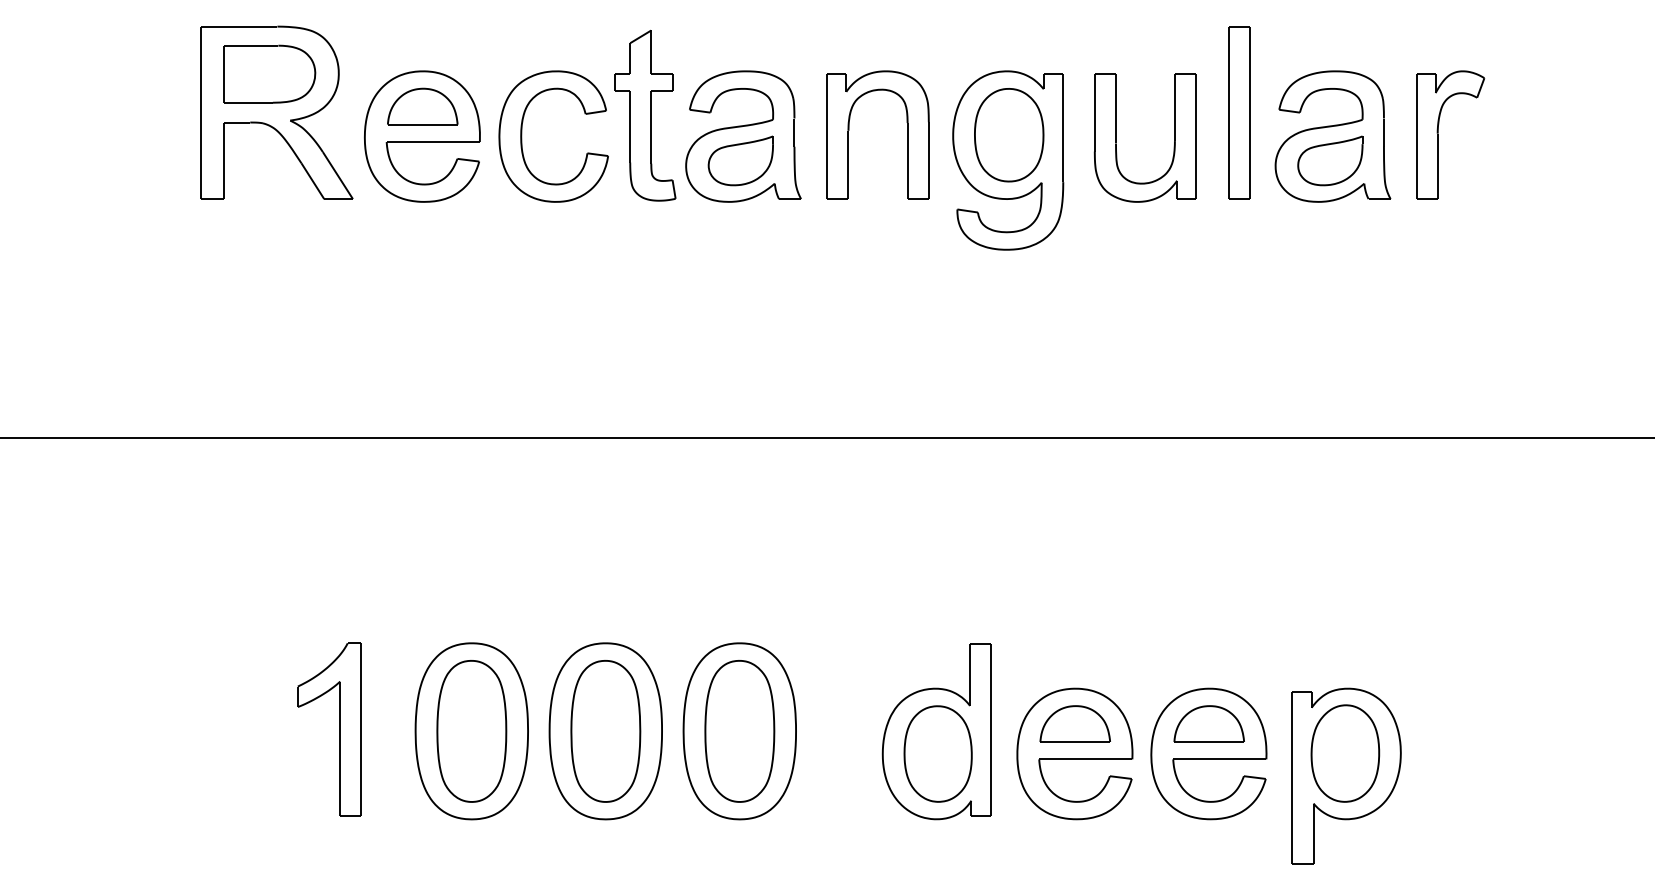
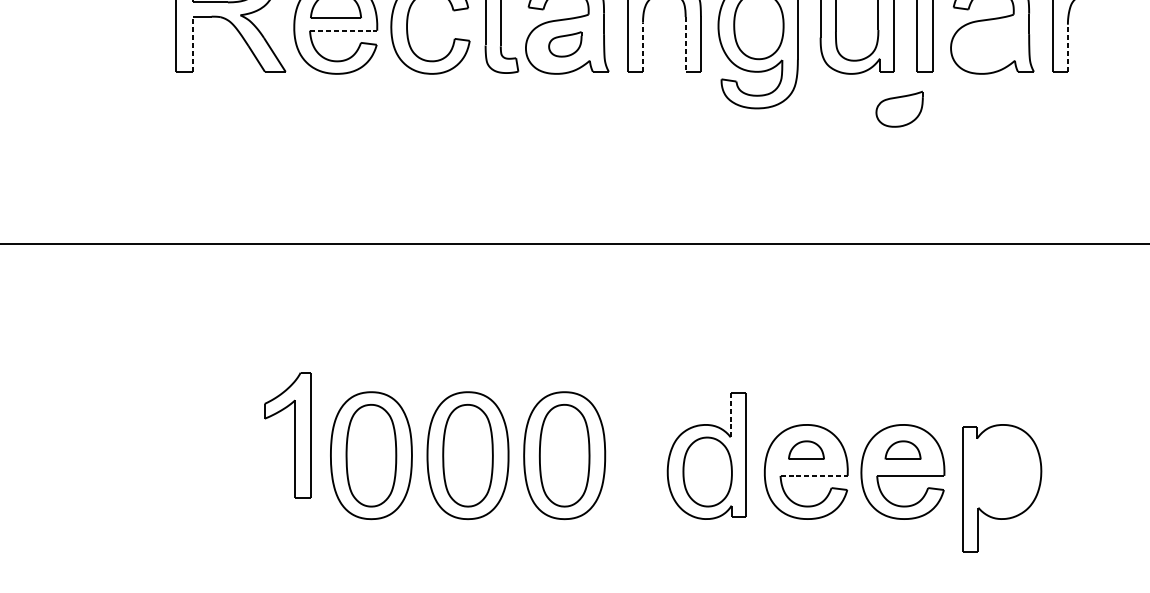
line: (433, 142) -> (343, 31), solid -> dashed
line: (223, 160) -> (192, 44), solid -> dashed
part: (740, 160) -> (565, 44), size x0.7
part: (1330, 160) -> (899, 108), moved
line: (907, 161) -> (685, 44), solid -> dashed
line: (848, 164) -> (643, 46), solid -> dashed
line: (1437, 166) -> (1067, 48), solid -> dashed
line: (970, 674) -> (731, 414), solid -> dashed
part: (1074, 723) -> (805, 450), size x0.7
part: (1208, 723) -> (902, 450), size x0.7
part: (339, 729) -> (294, 434), moved
part: (1345, 753) -> (1001, 471), removed
line: (1085, 759) -> (813, 475), solid -> dashed

